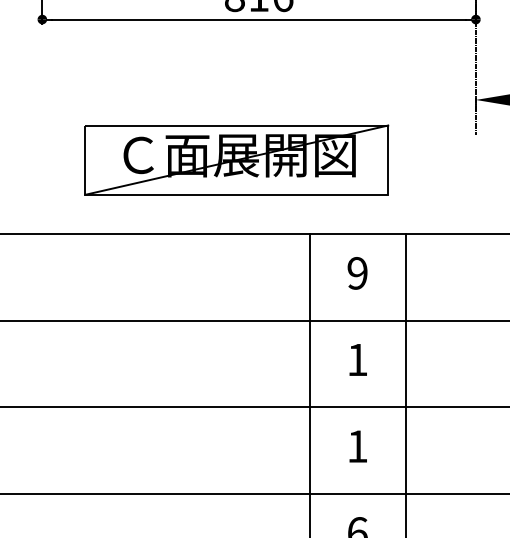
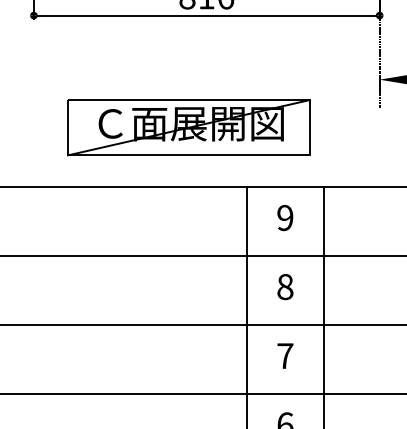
text: (357, 359) -> (285, 286), 1 -> 8
text: (357, 446) -> (285, 356), 1 -> 7

